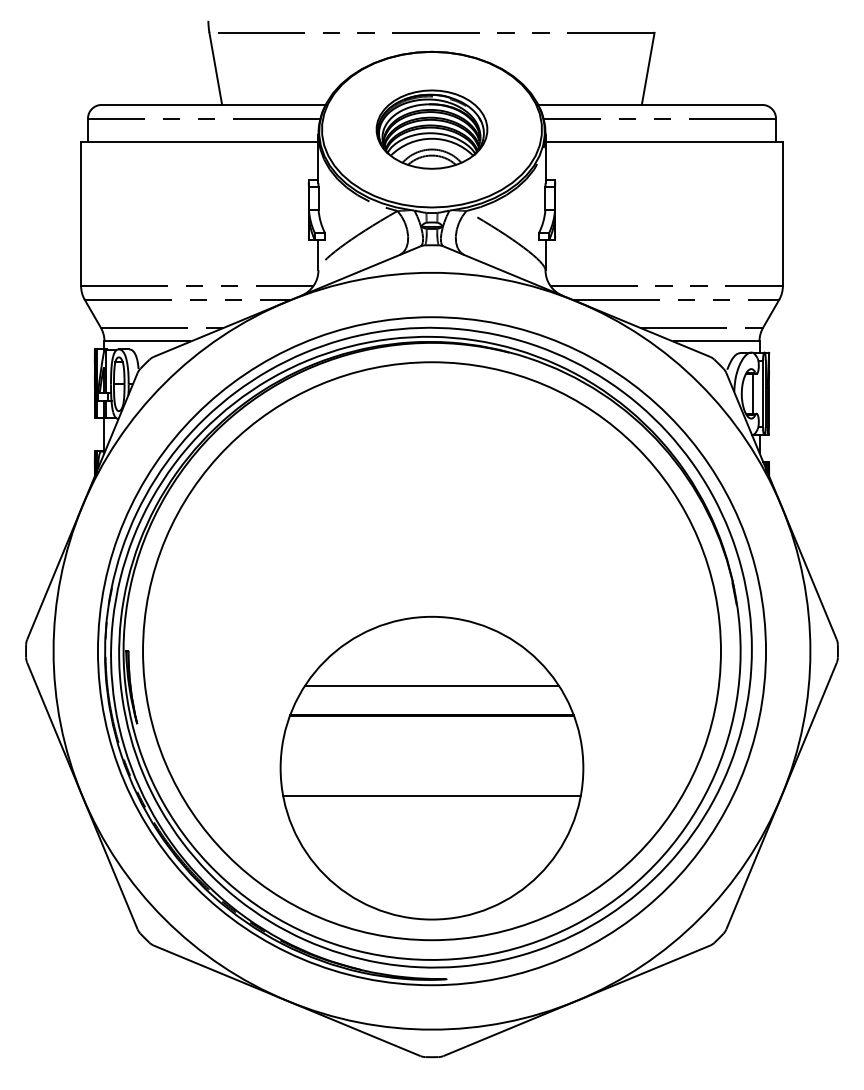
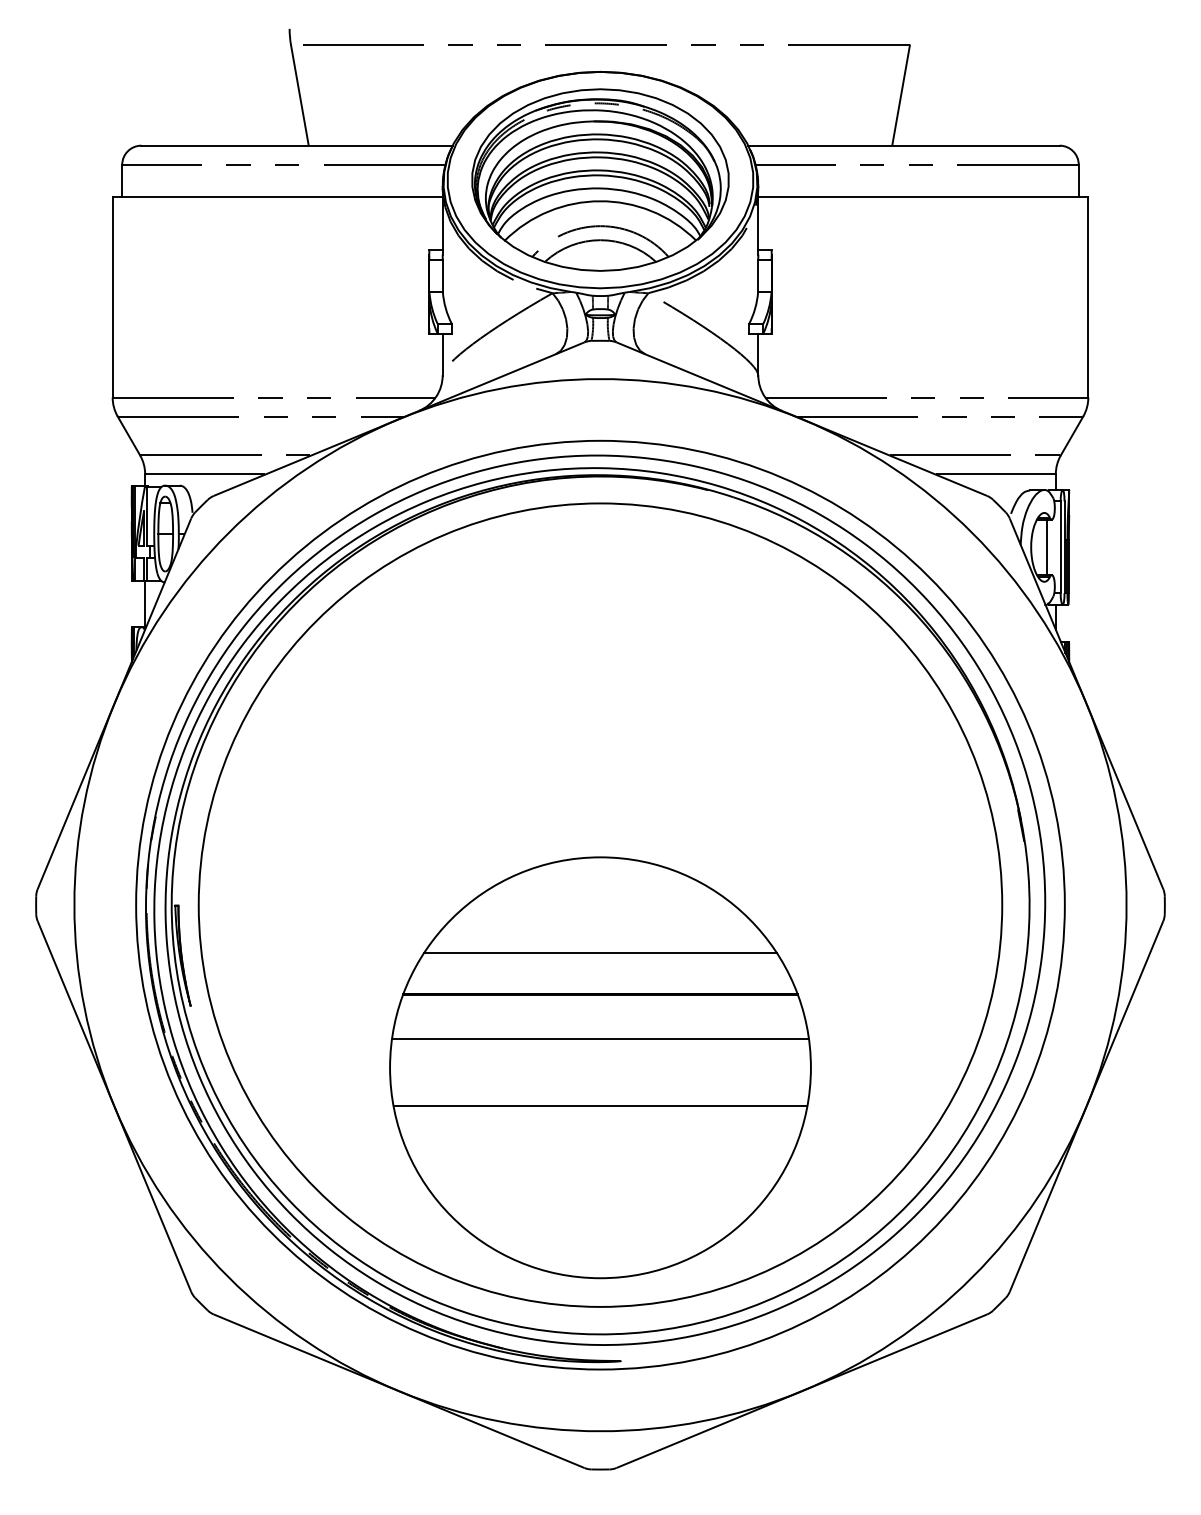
part: (432, 129) -> (600, 179), size x1.67
line: (432, 747) -> (600, 1039), added

